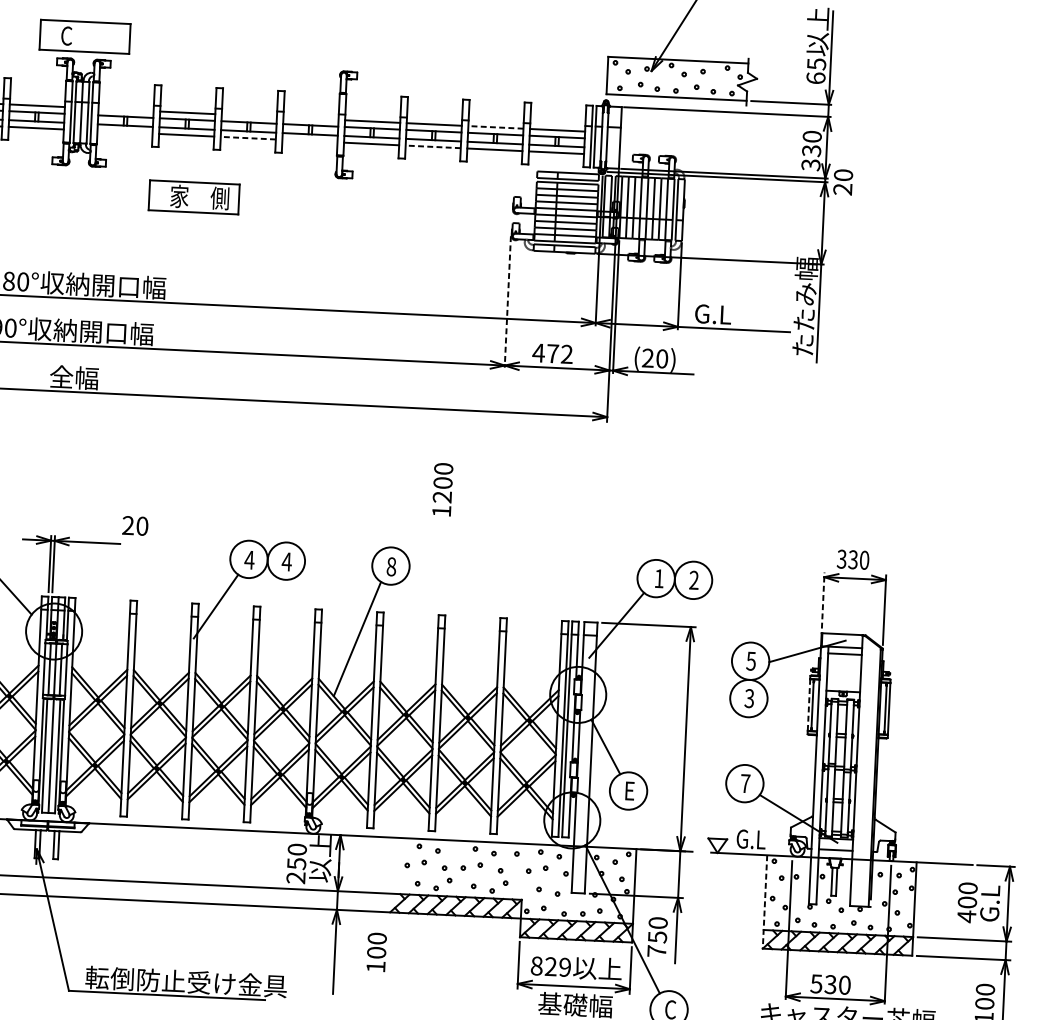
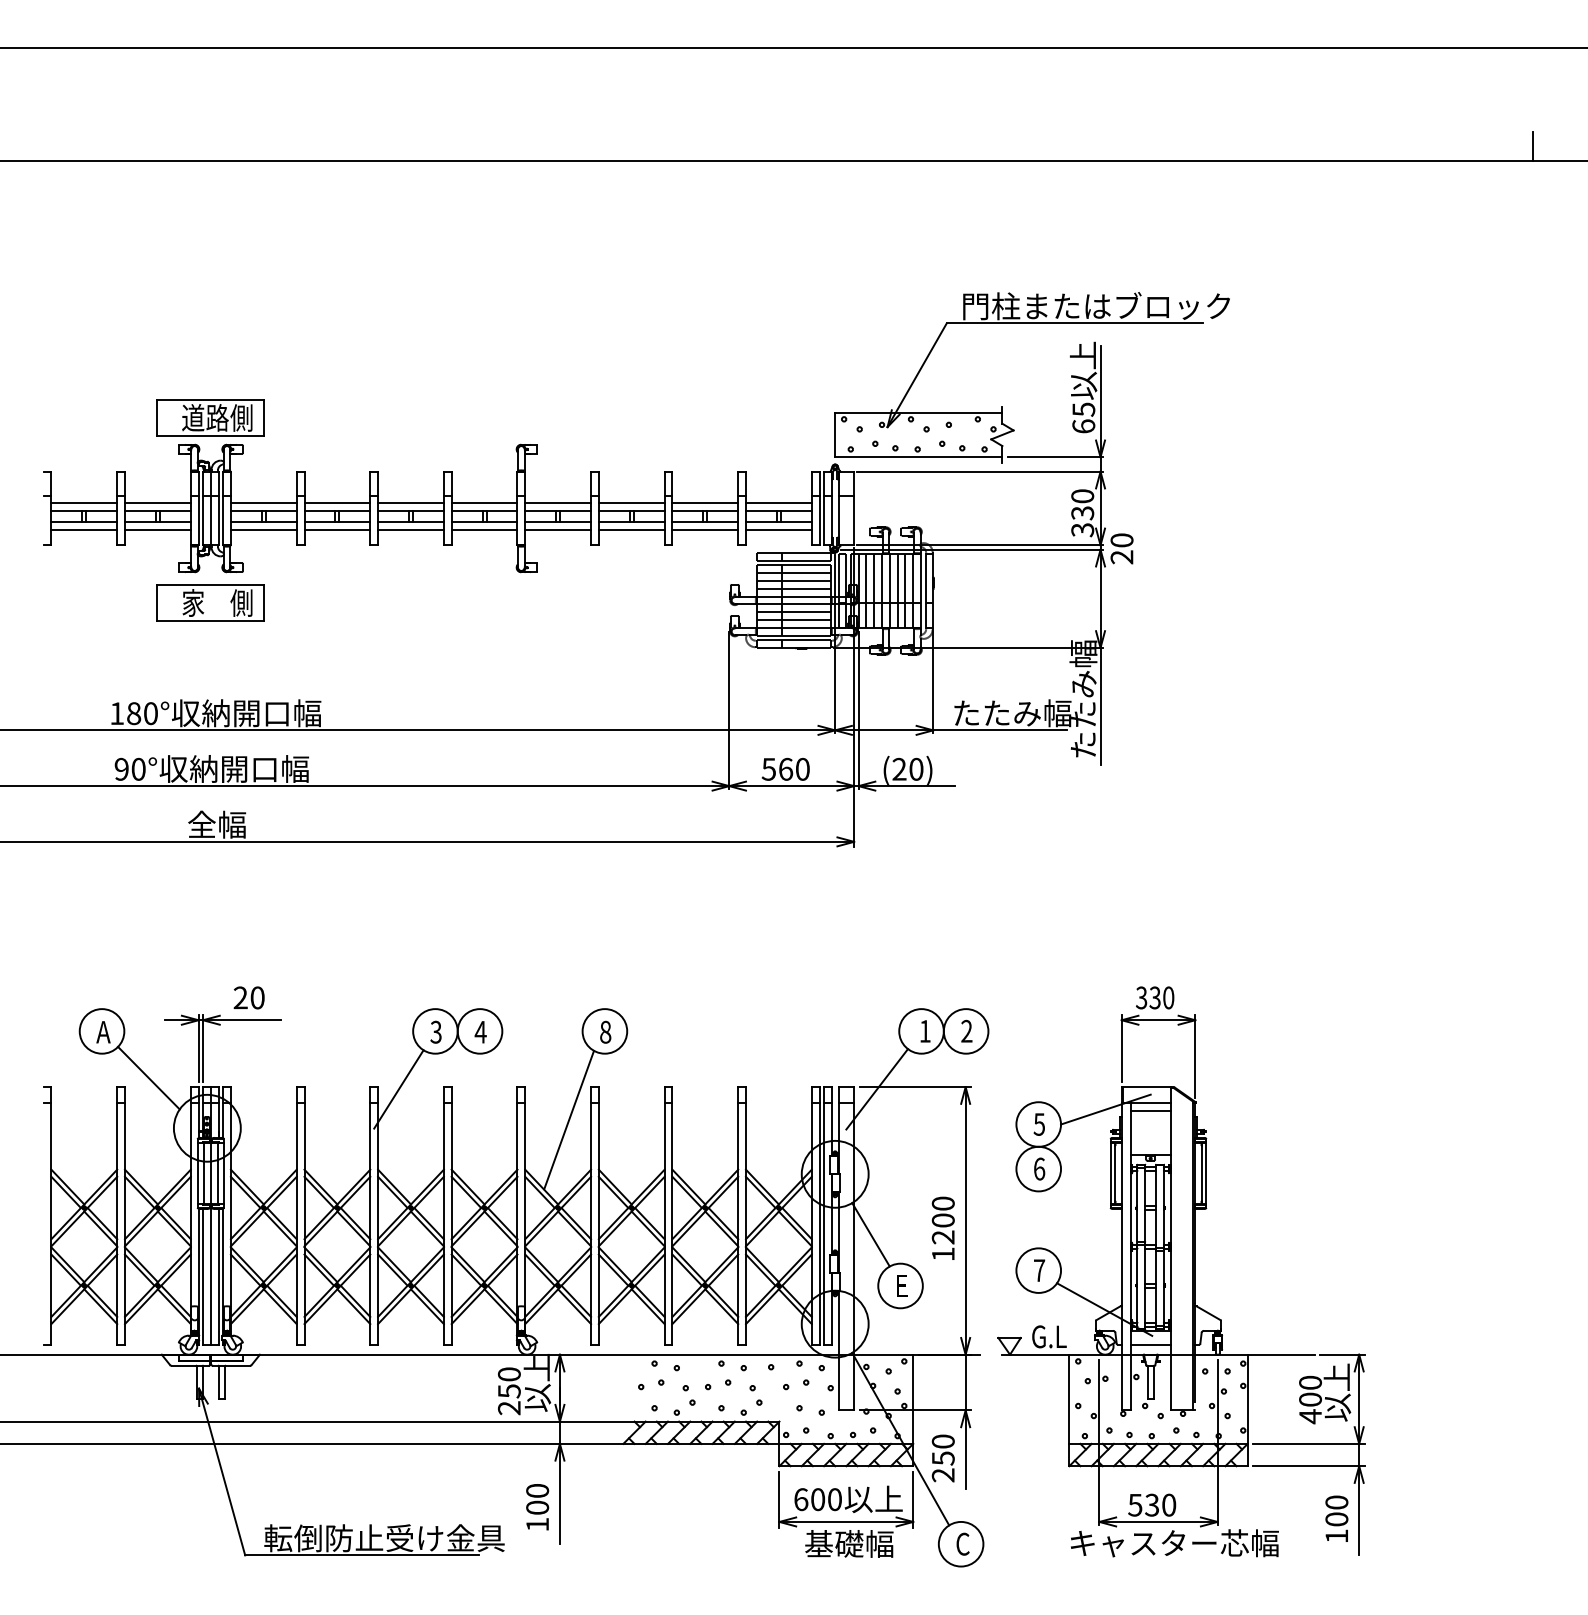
text: (90, 36) -> (217, 417), C -> 道路側
line: (125, 109) -> (263, 502), added
line: (248, 115) -> (410, 502), added
line: (310, 118) -> (484, 502), added
line: (496, 127) -> (705, 502), dashed -> solid
line: (124, 132) -> (263, 529), added
line: (247, 138) -> (410, 529), dashed -> solid
line: (309, 140) -> (484, 529), added
line: (433, 146) -> (631, 529), dashed -> solid
part: (193, 196) -> (210, 602), moved
line: (507, 302) -> (729, 710), dashed -> solid
text: (744, 315) -> (1012, 713), G.L -> たたみ幅
text: (552, 353) -> (785, 768), 472 -> 560
text: (442, 488) -> (942, 1227), moved
text: (134, 525) -> (248, 997), moved
text: (249, 559) -> (436, 1031), 4 -> 3
line: (823, 600) -> (1121, 1047), dashed -> solid
text: (749, 698) -> (1039, 1168), 3 -> 6
line: (808, 705) -> (1110, 1173), dashed -> solid
text: (990, 897) -> (1337, 1392), G.L -> 以上
line: (765, 902) -> (1069, 1410), dashed -> solid
text: (656, 951) -> (942, 1475), 750 -> 250
text: (376, 952) -> (537, 1507), moved
text: (550, 966) -> (817, 1499), 829 -> 600

